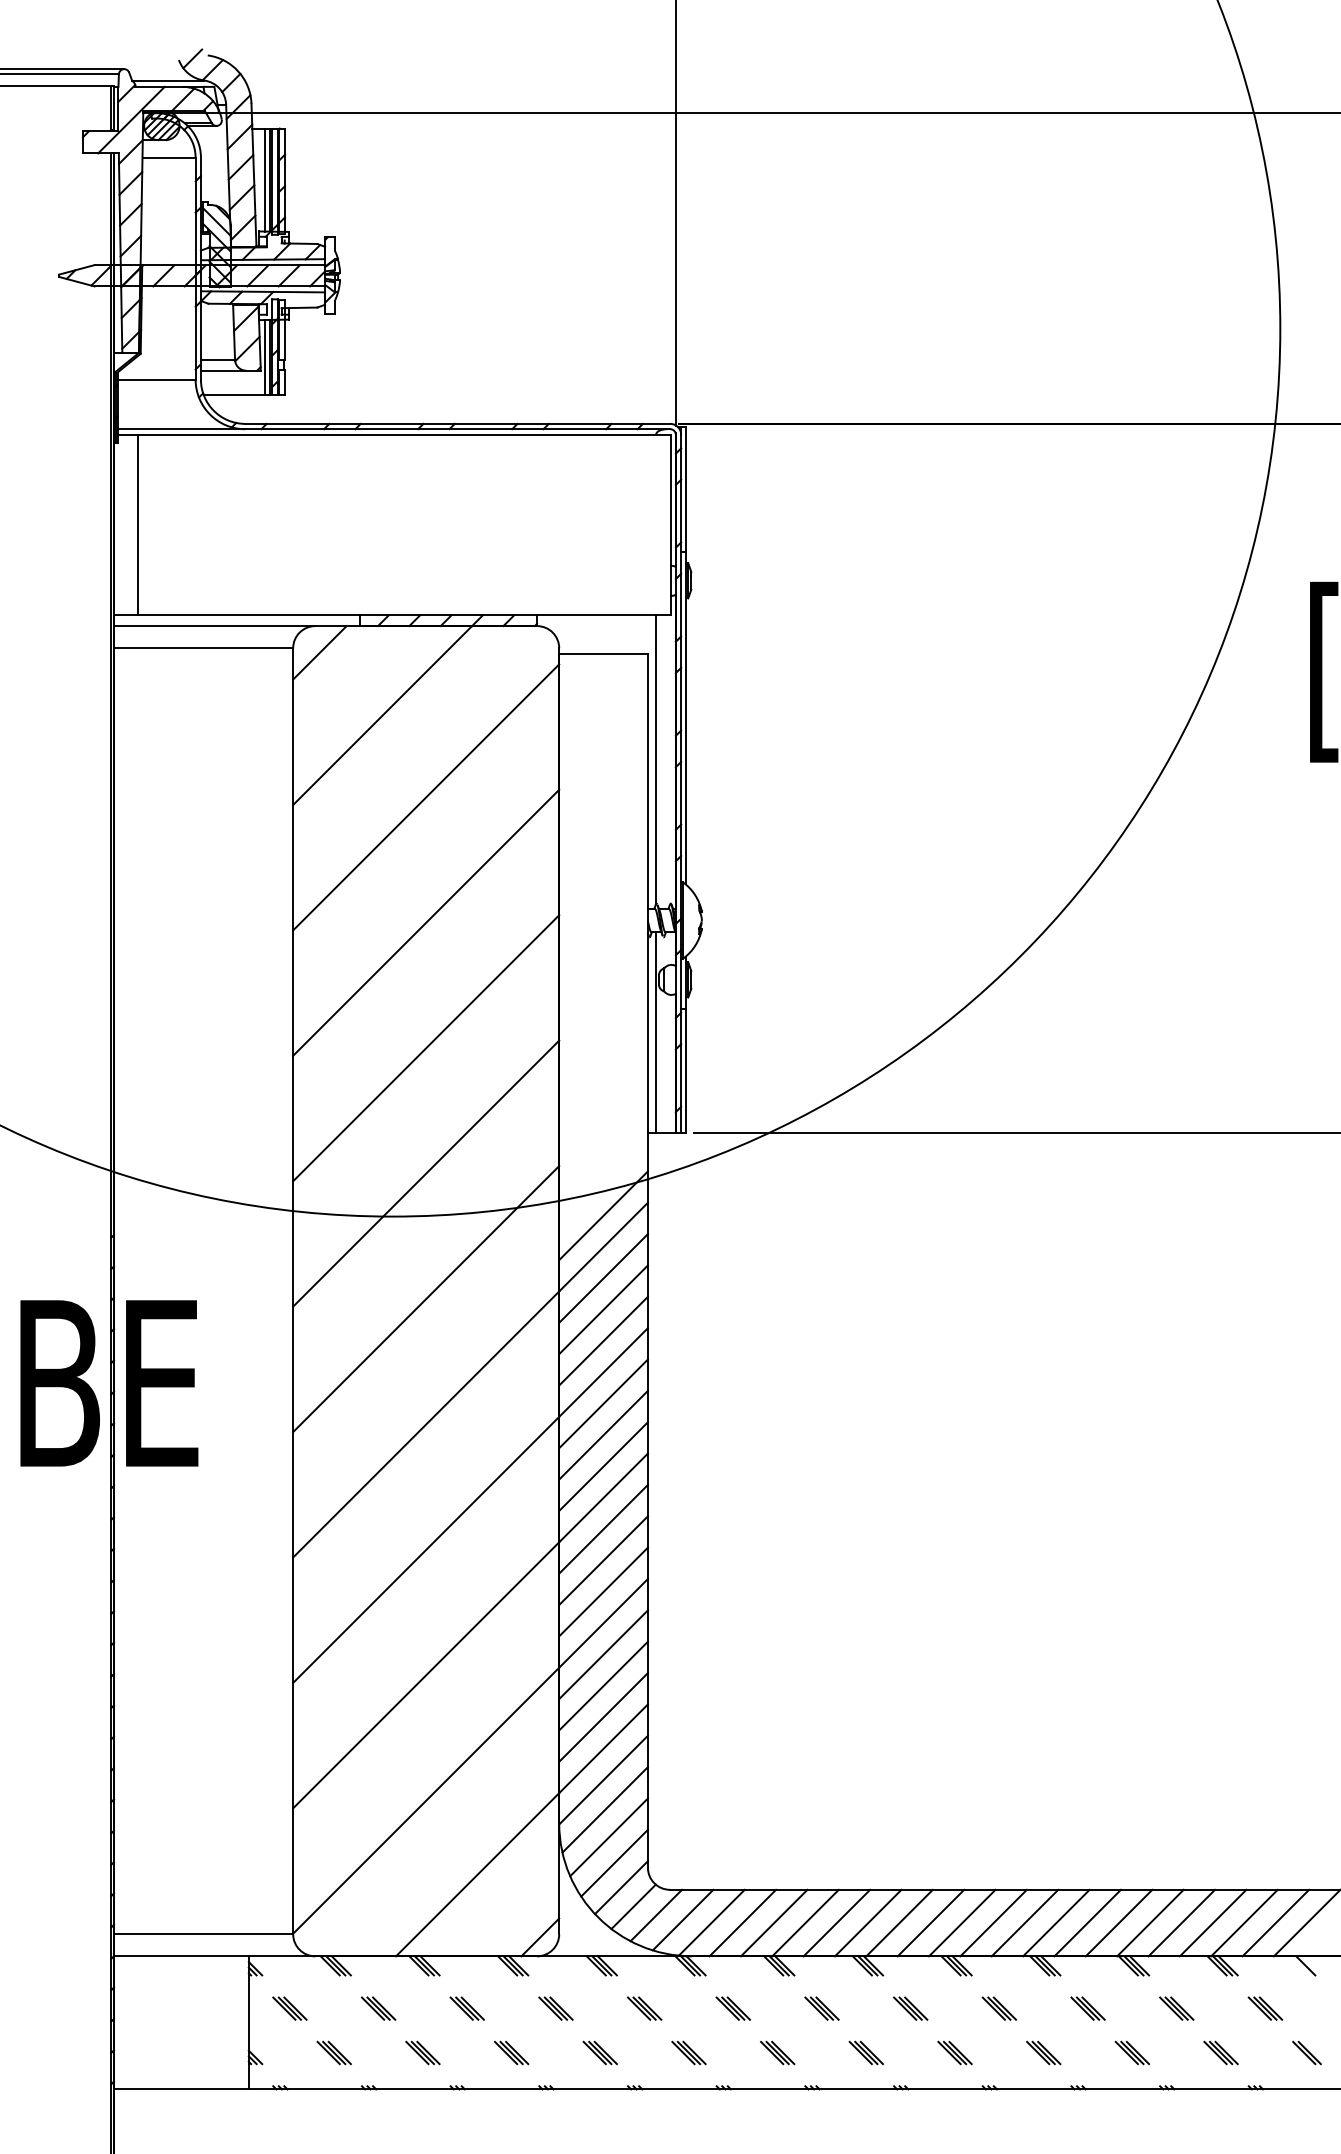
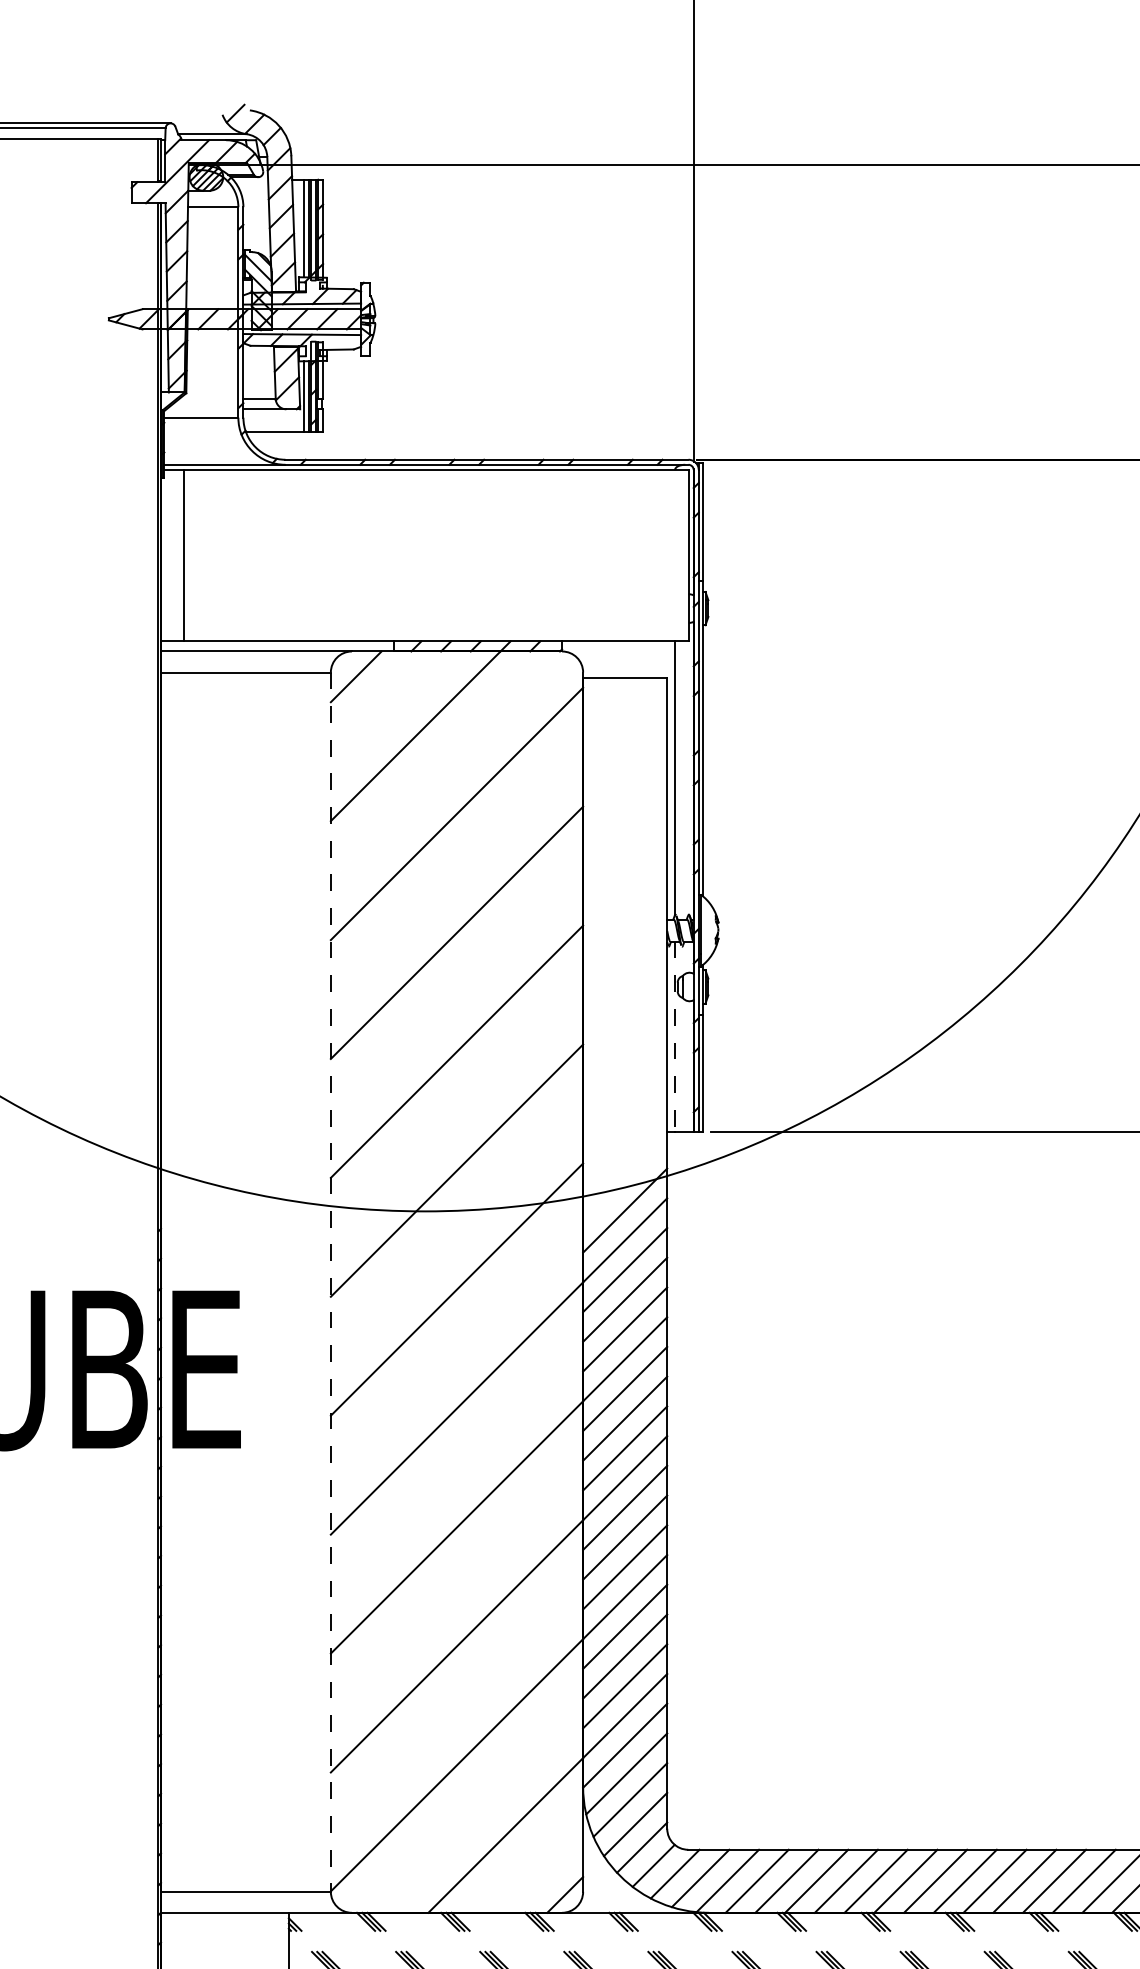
line: (656, 1032) -> (675, 1036), solid -> dashed
line: (293, 1291) -> (331, 1282), solid -> dashed

